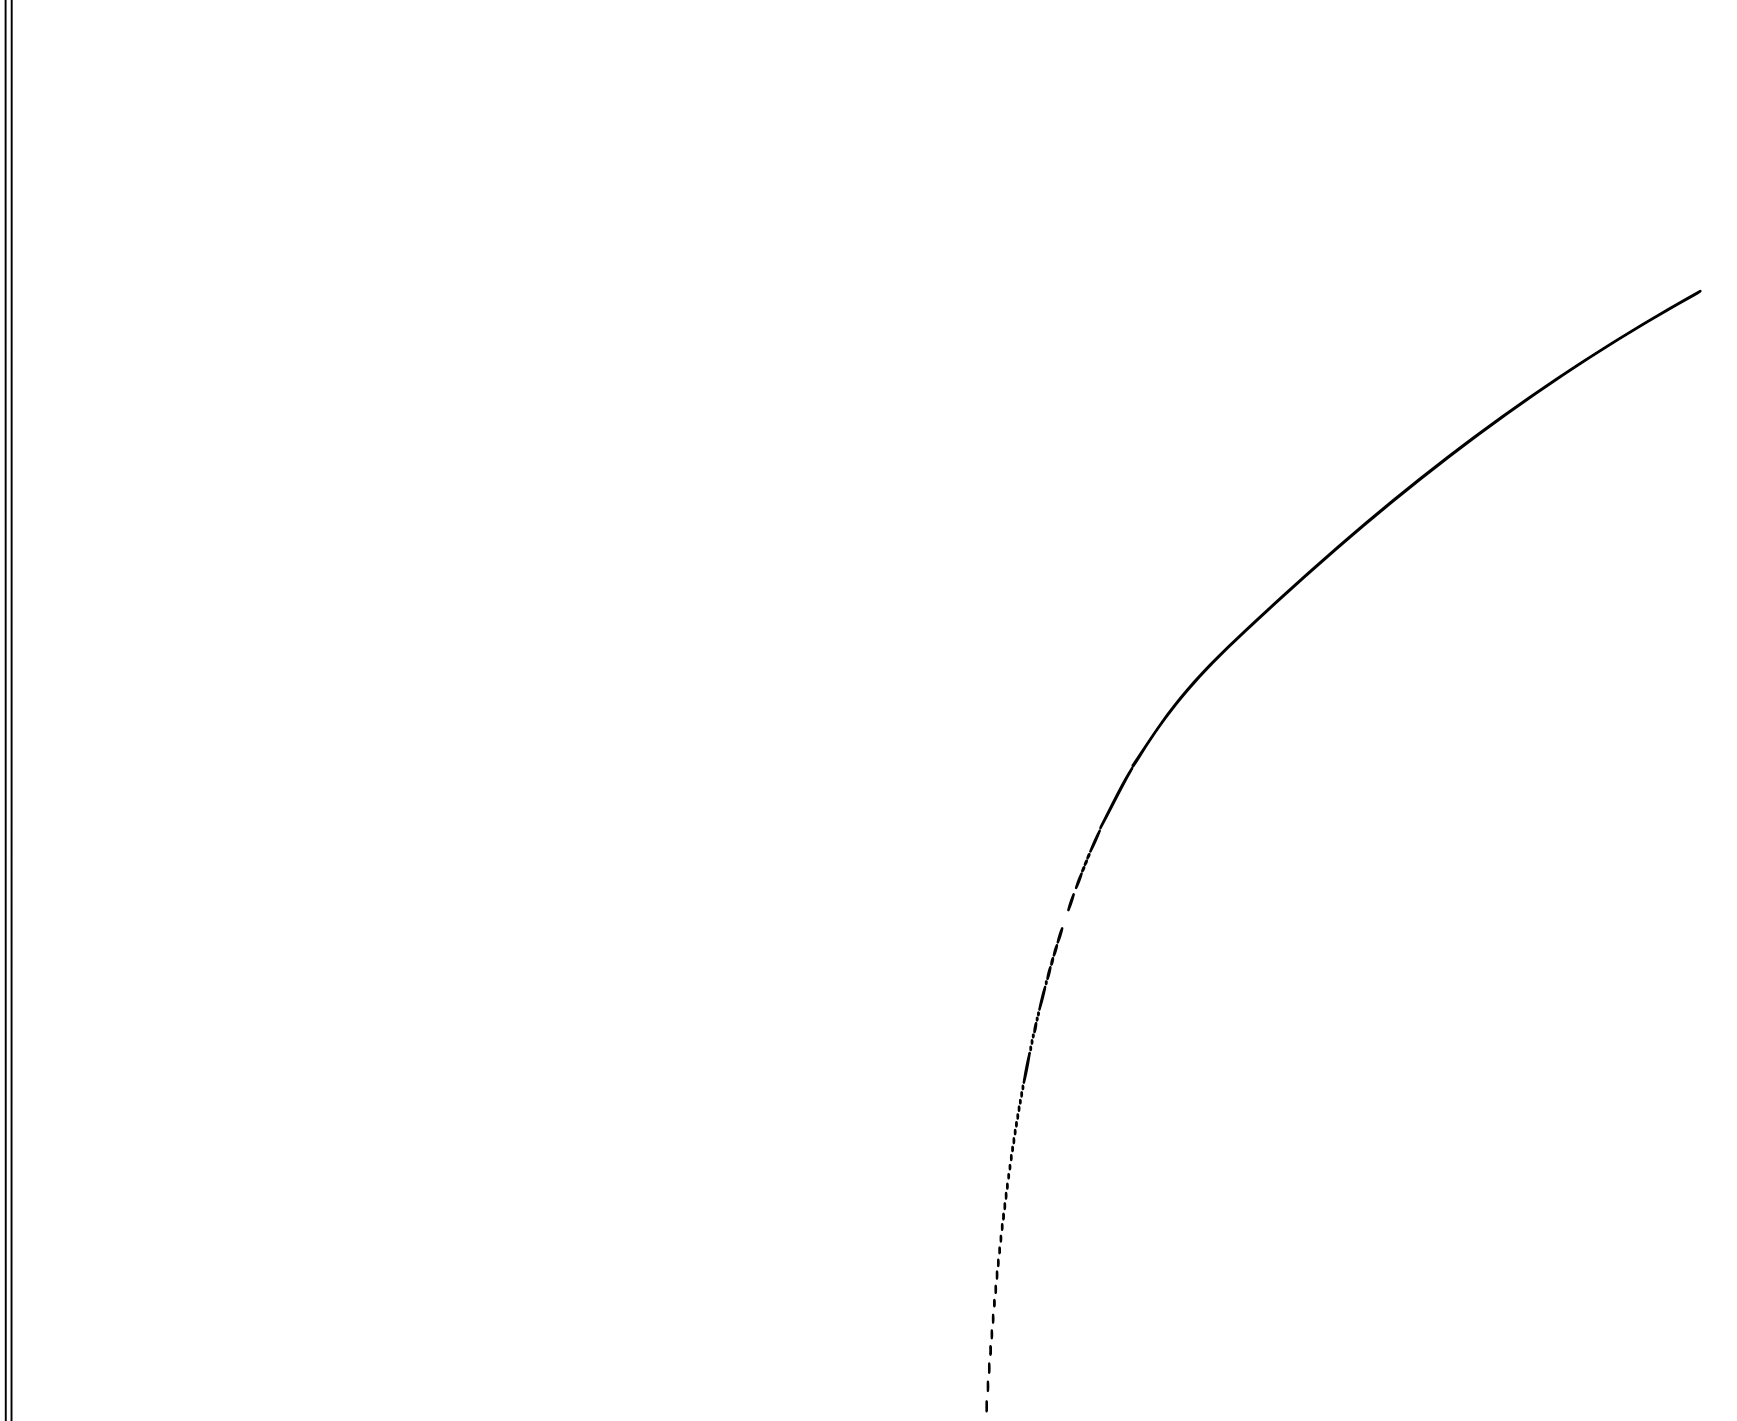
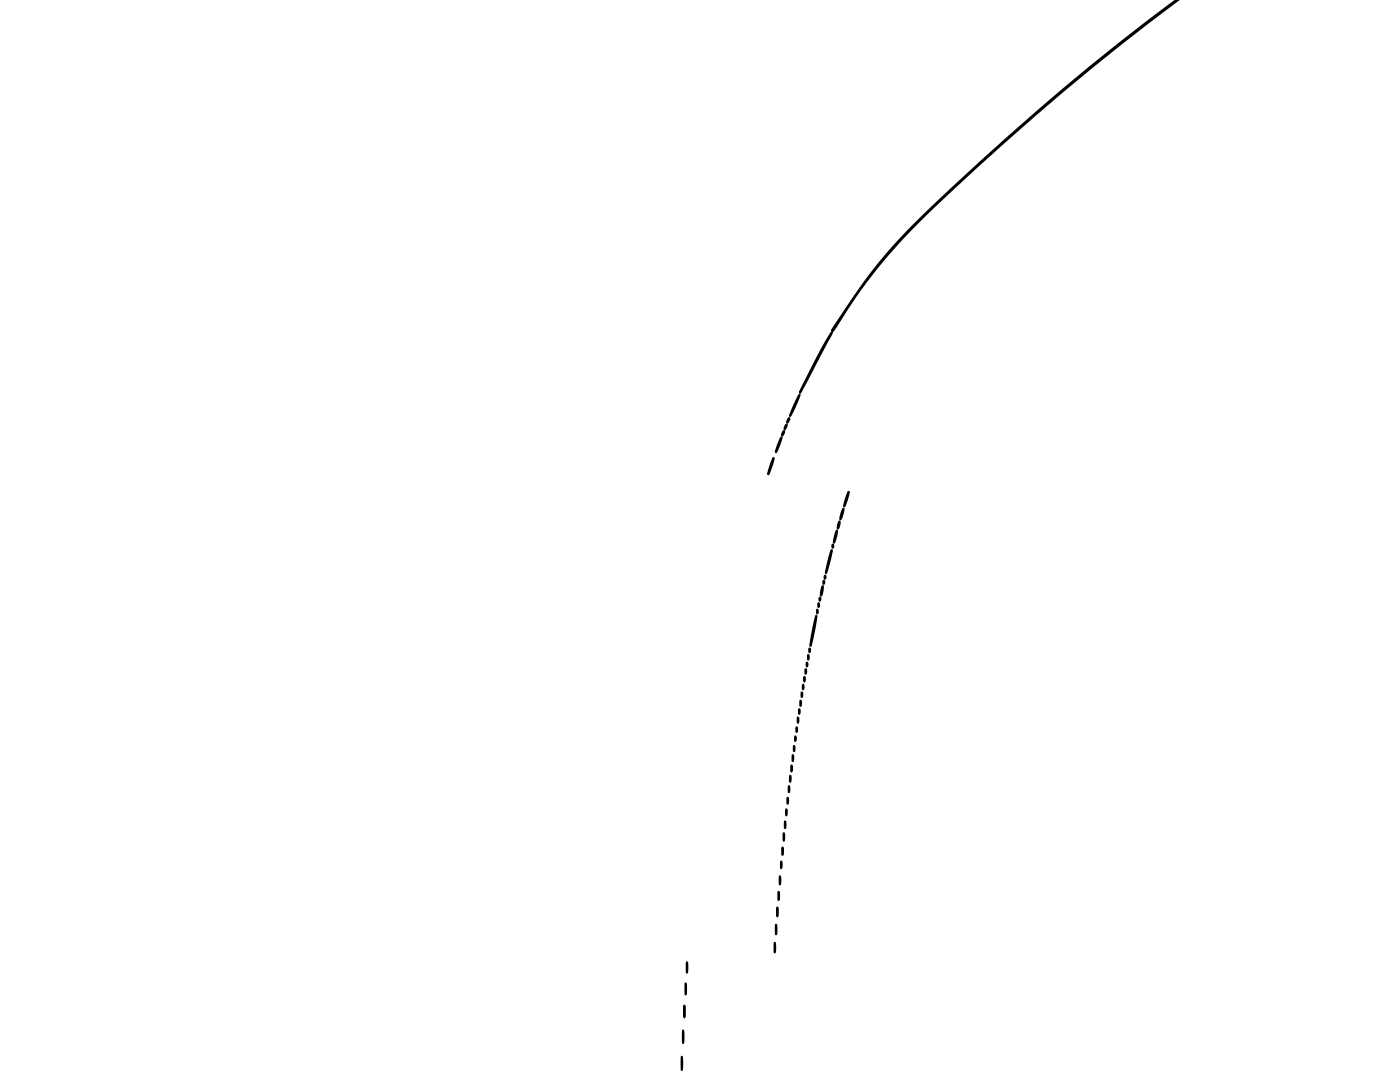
part: (1012, 1159) -> (799, 722), moved

